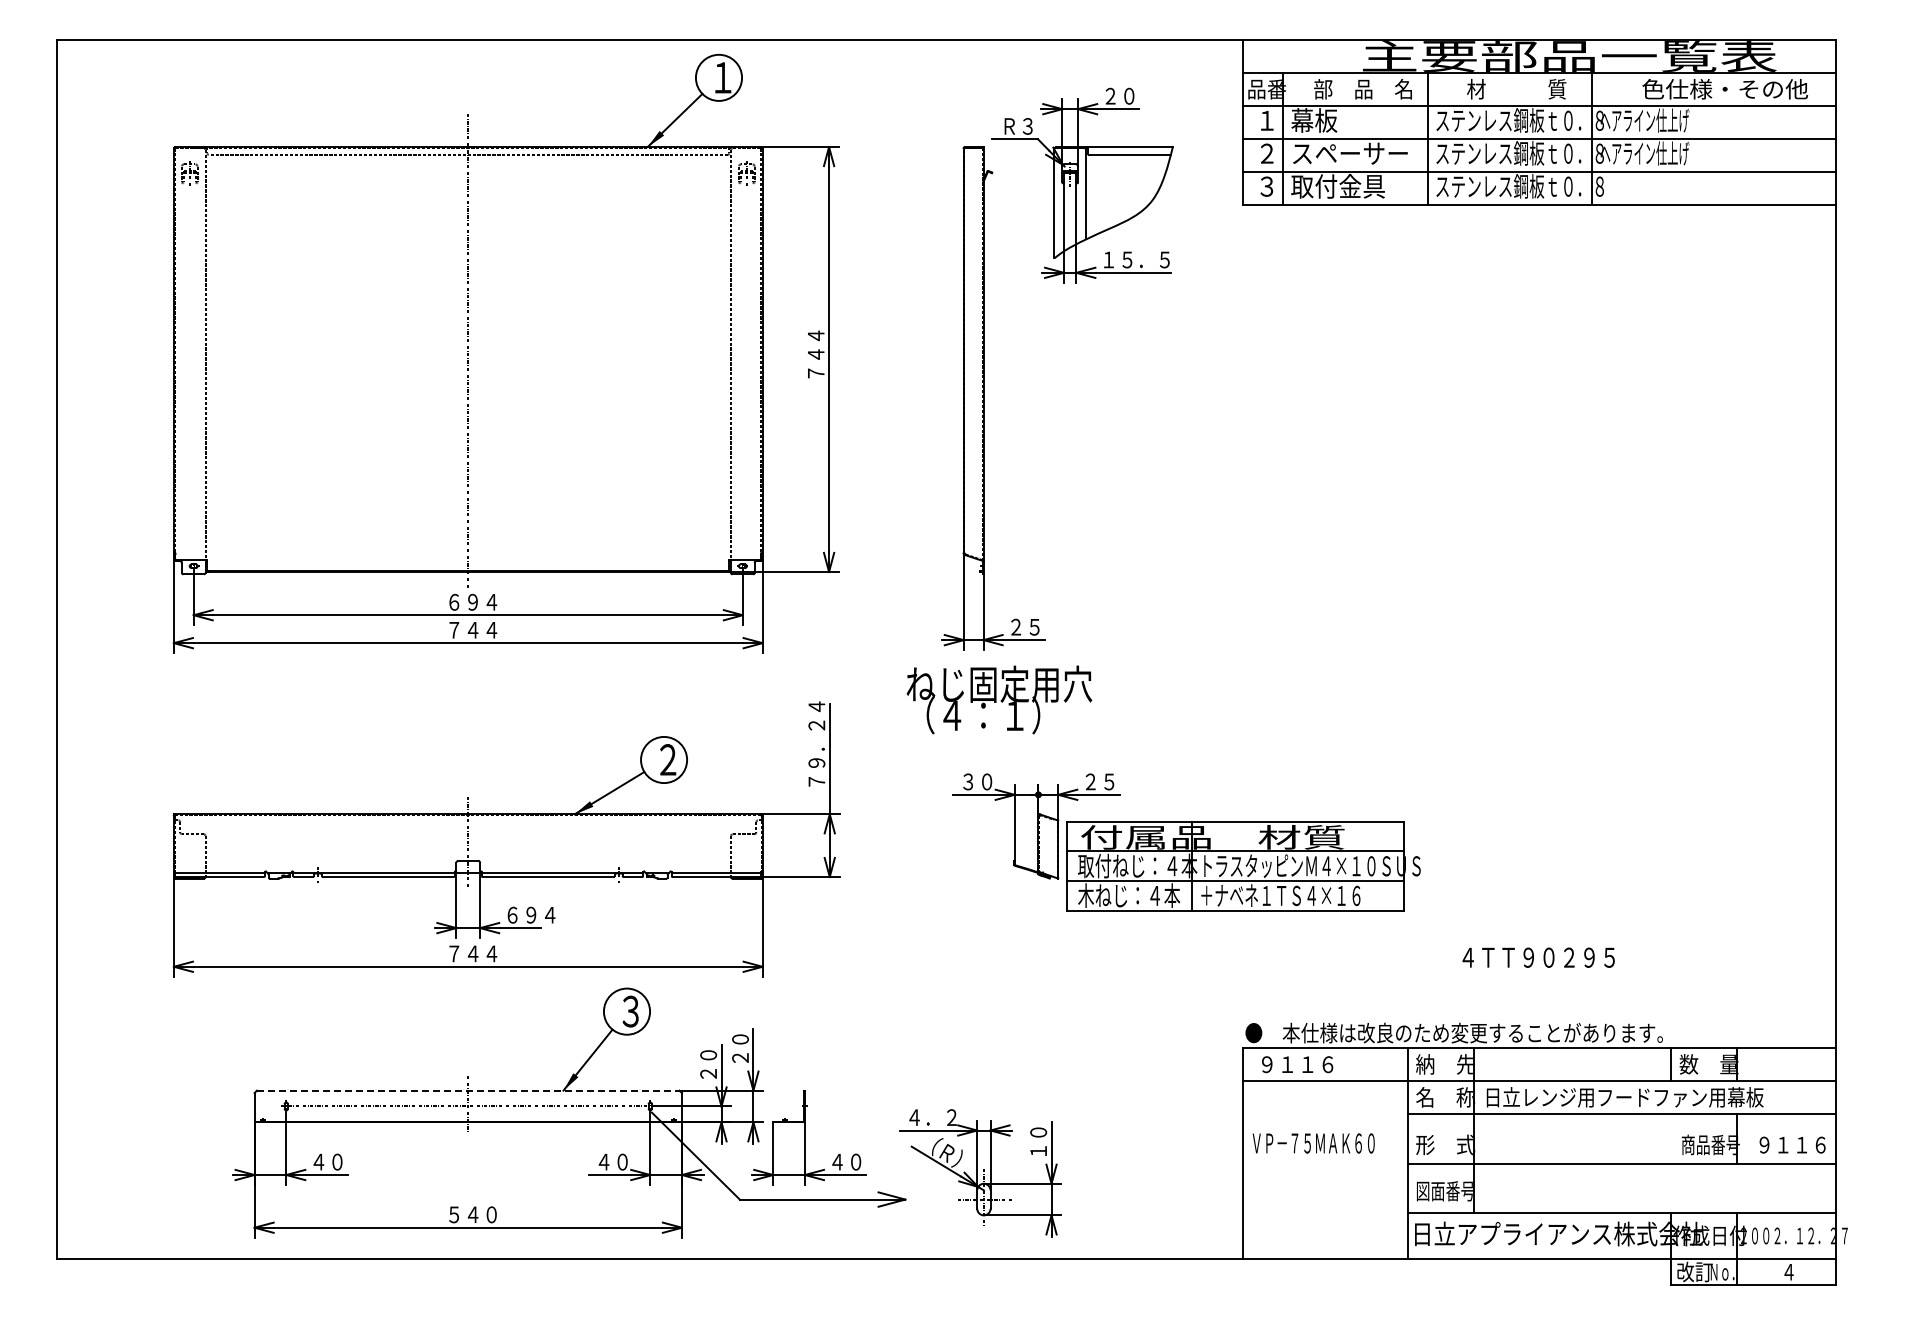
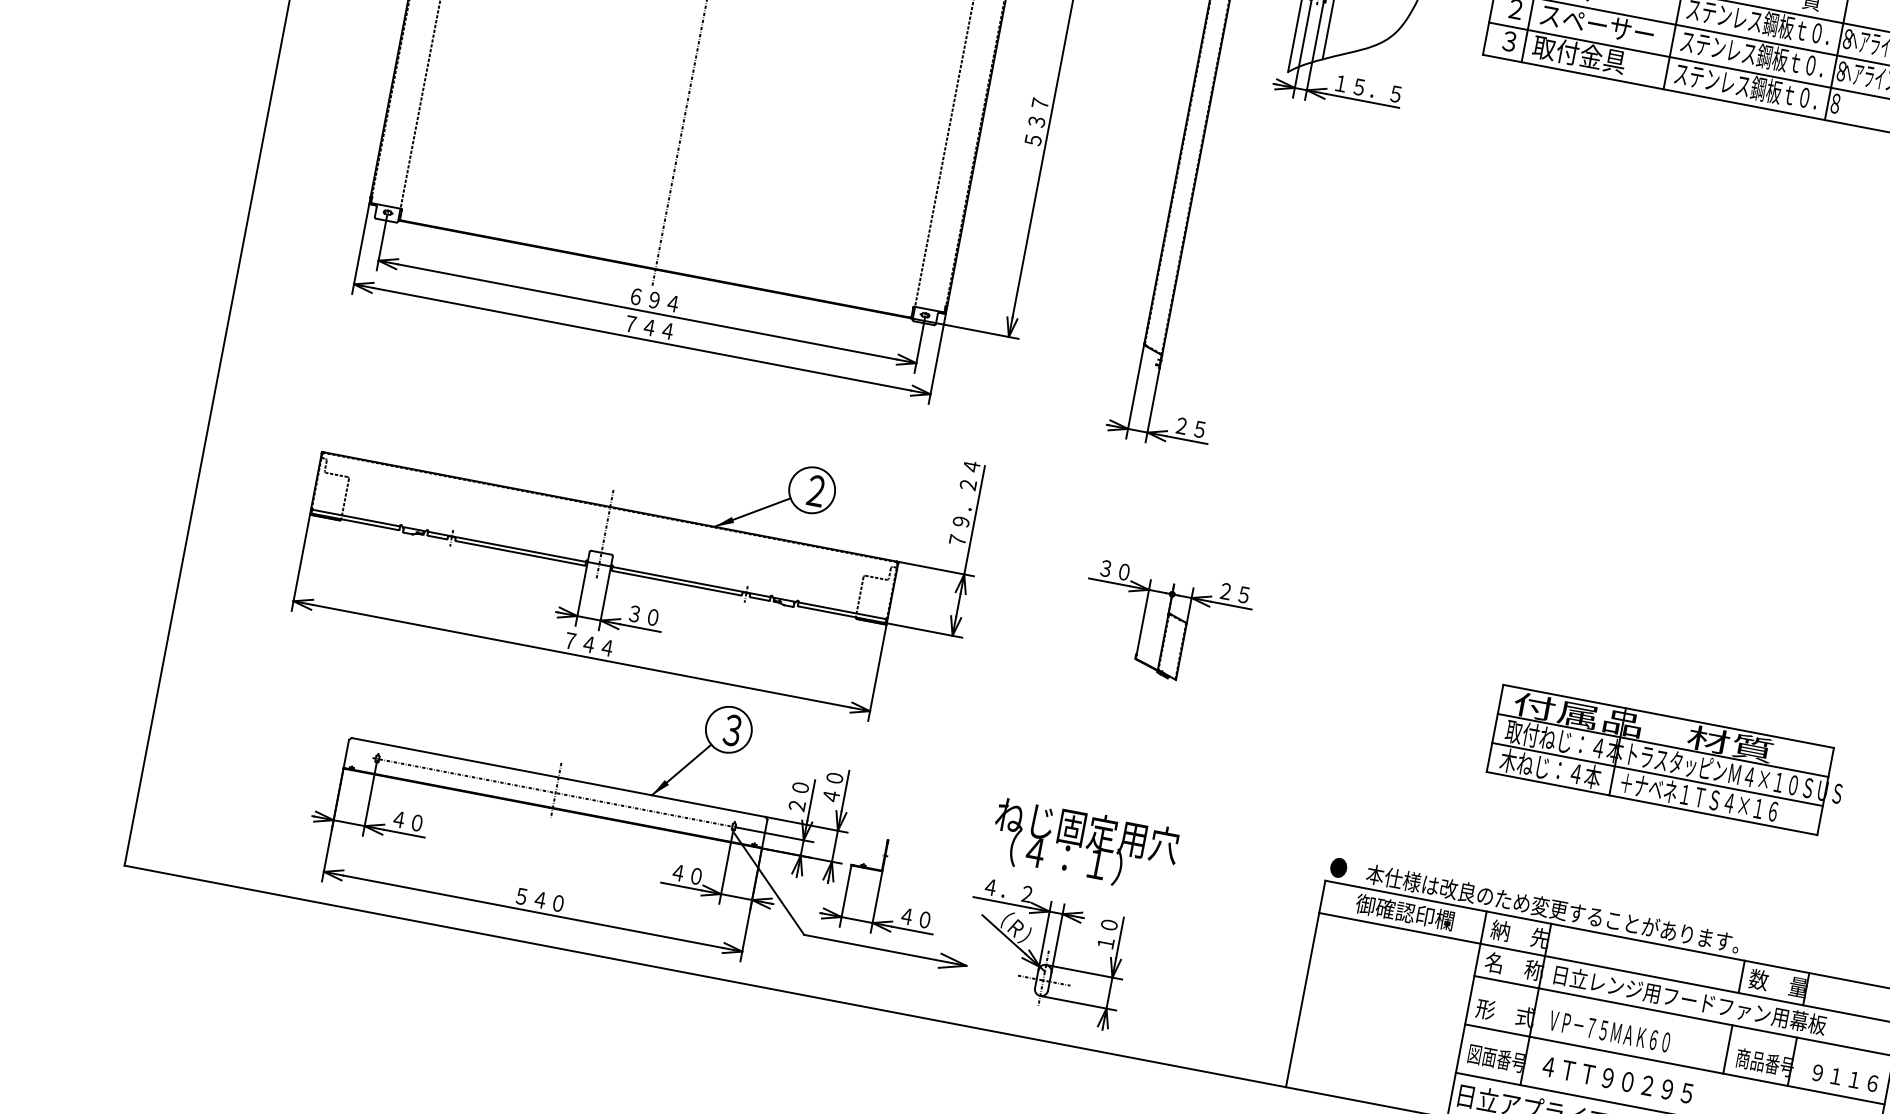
text: (815, 354) -> (1036, 121), ７４４ -> ５３７
text: (999, 699) -> (1084, 845), moved
part: (1243, 866) -> (1668, 761), moved
text: (531, 914) -> (653, 616), ６９４ -> ３０
text: (1538, 957) -> (1617, 1079), moved
text: (740, 1057) -> (831, 795), ２０ -> ４０
text: (1319, 1064) -> (1397, 910), ９１１６ -> 御確認印欄
line: (468, 1090) -> (558, 777), dashed -> solid
line: (1671, 1138) -> (1727, 1049), added
text: (1313, 1143) -> (1609, 1031), moved

